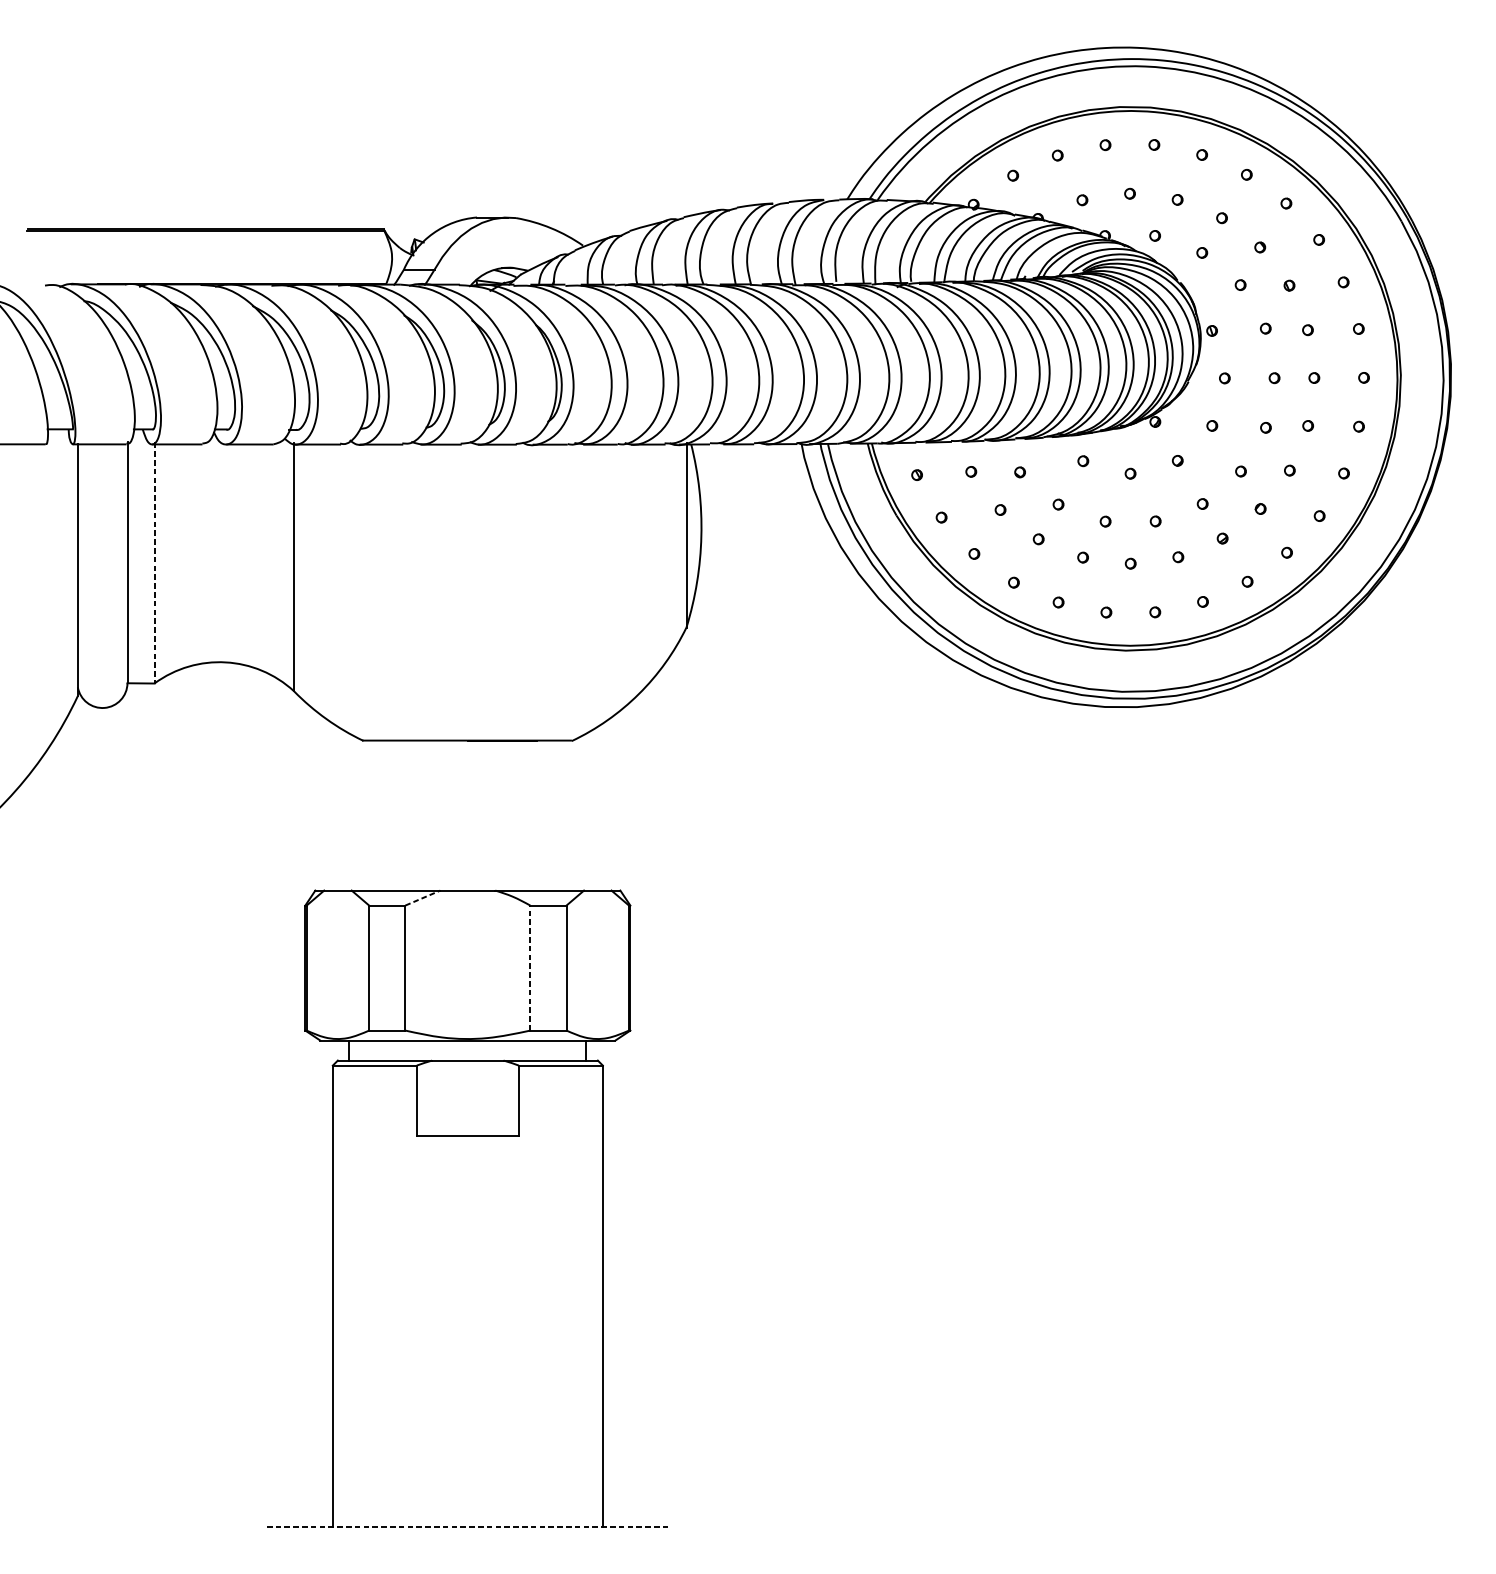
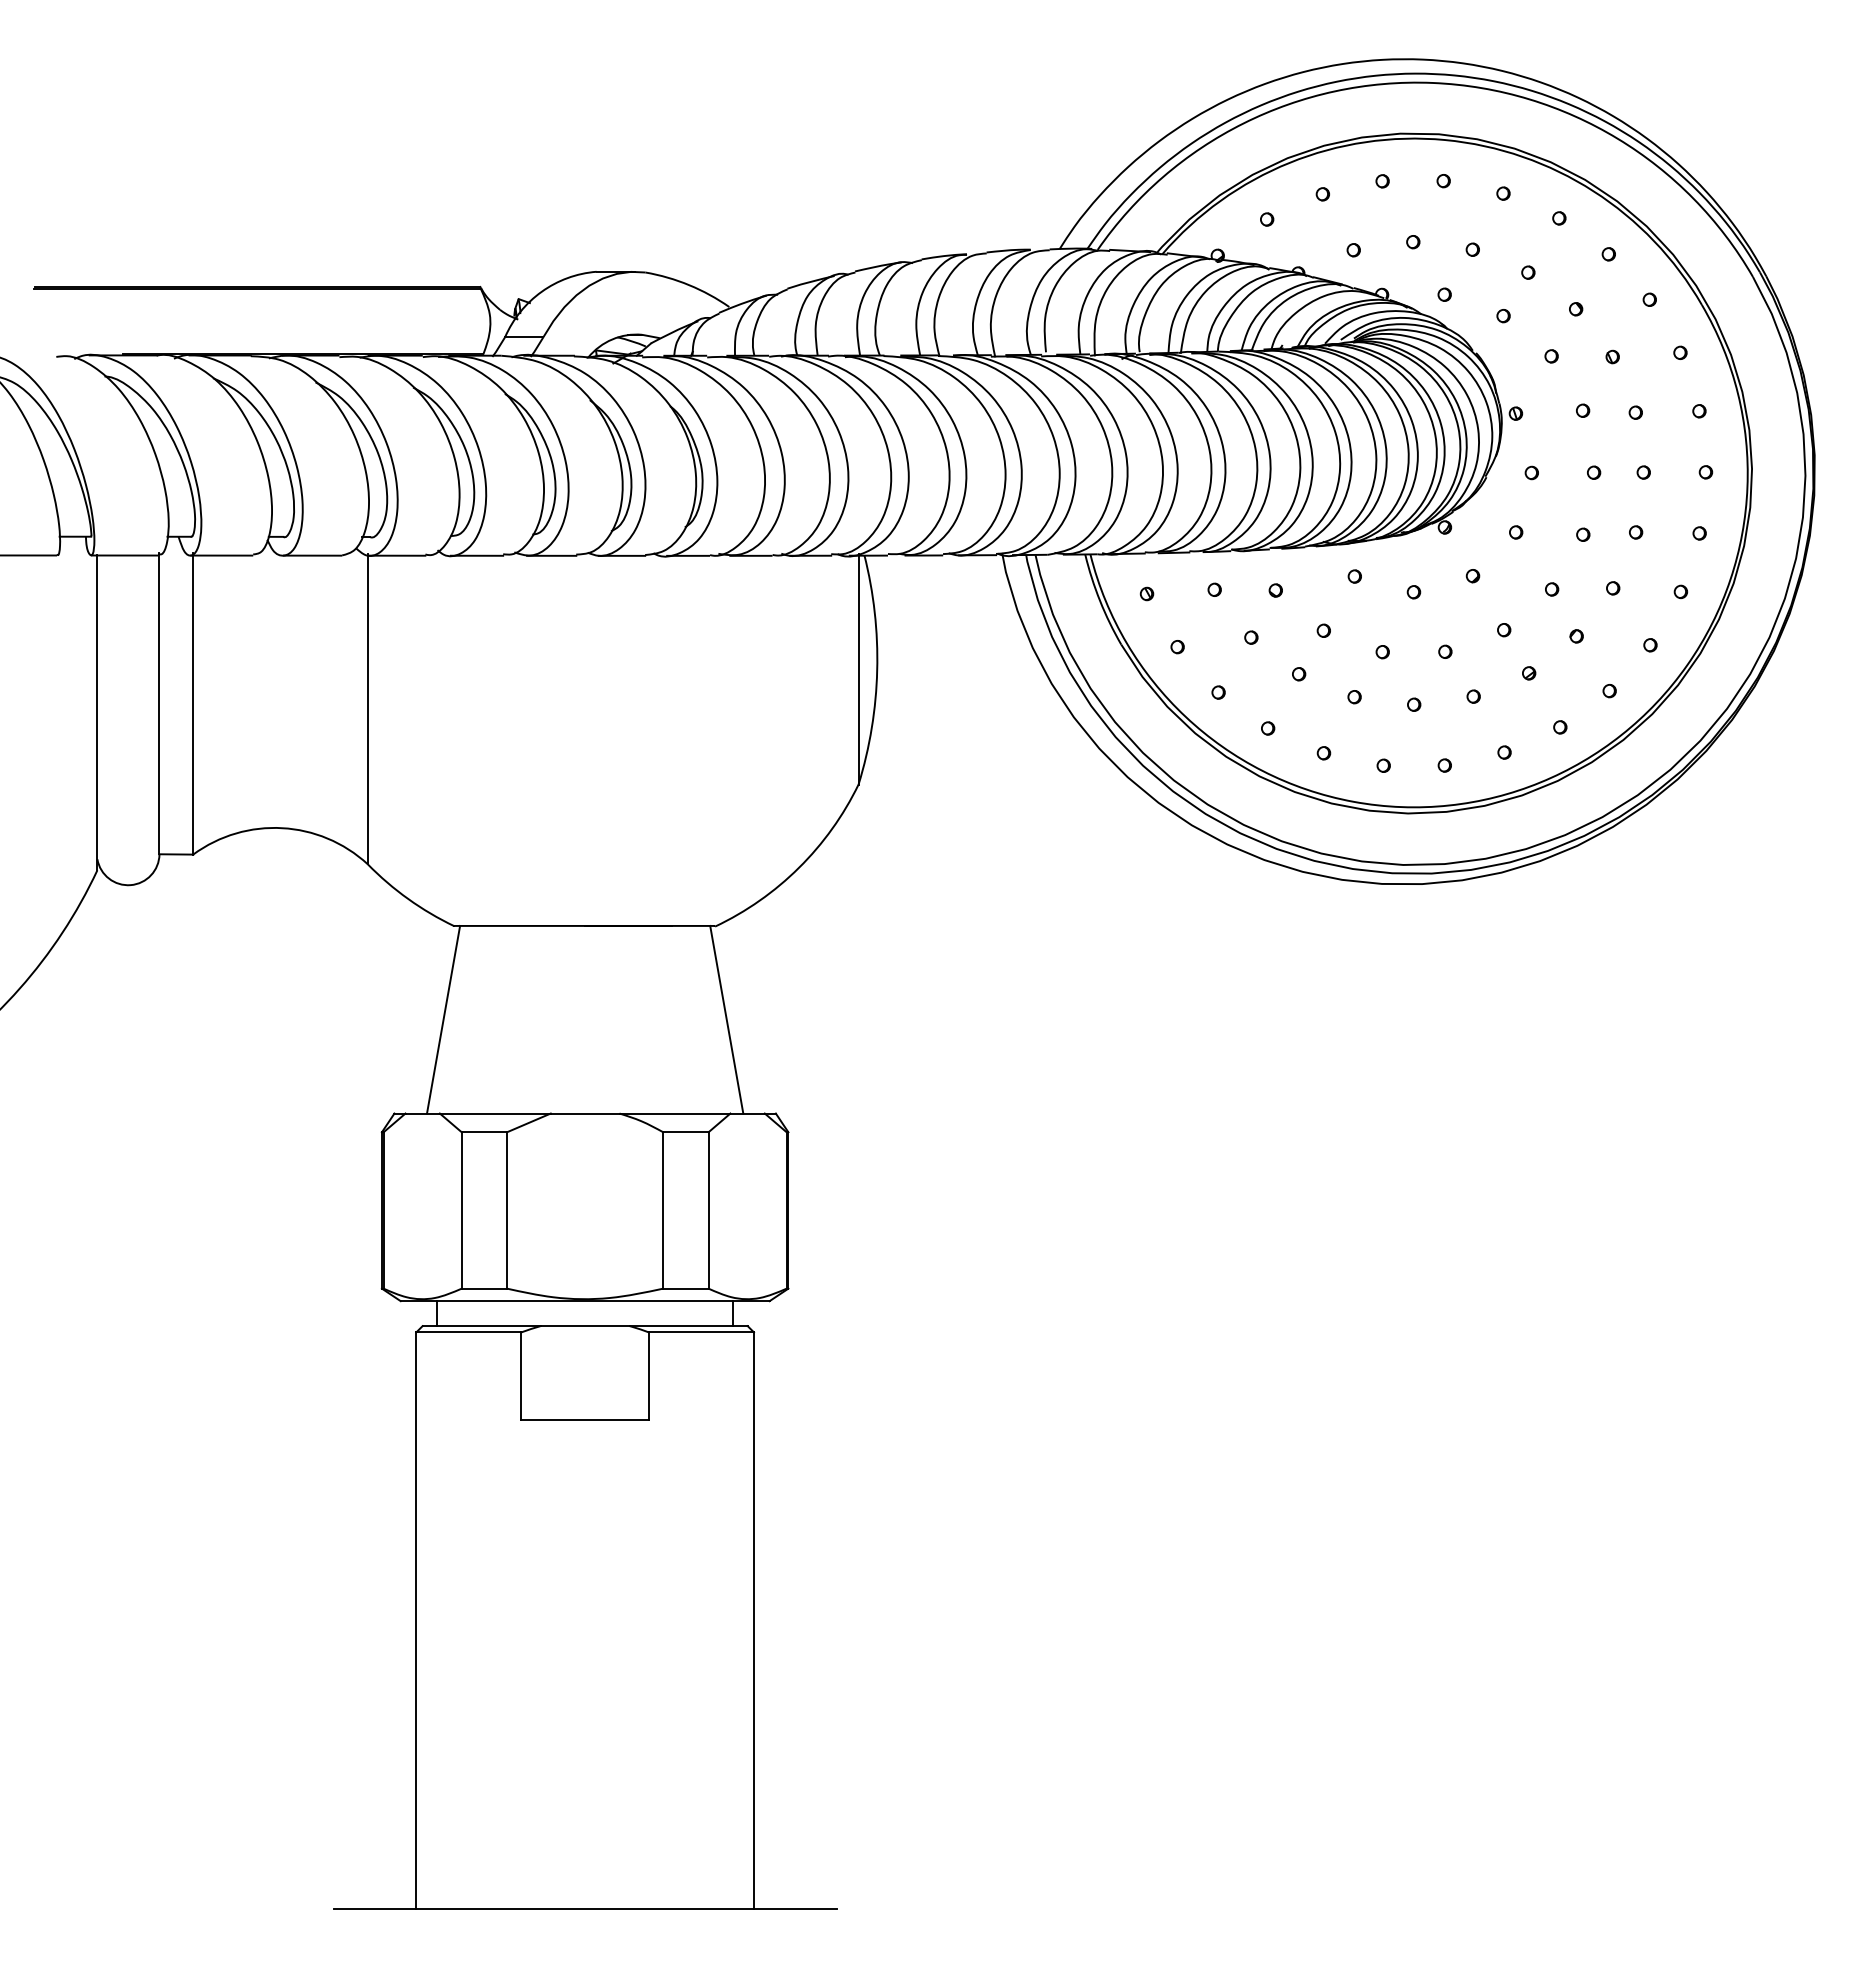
line: (154, 562) -> (193, 703), dashed -> solid
line: (354, 815) -> (443, 1019), added
line: (580, 815) -> (726, 1019), added
line: (422, 897) -> (528, 1122), dashed -> solid
line: (530, 967) -> (663, 1209), dashed -> solid
line: (468, 1526) -> (585, 1908), dashed -> solid

